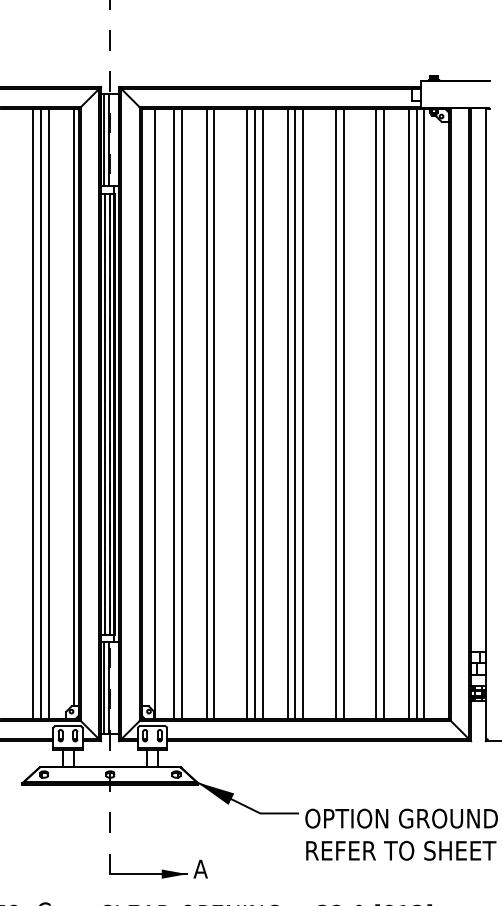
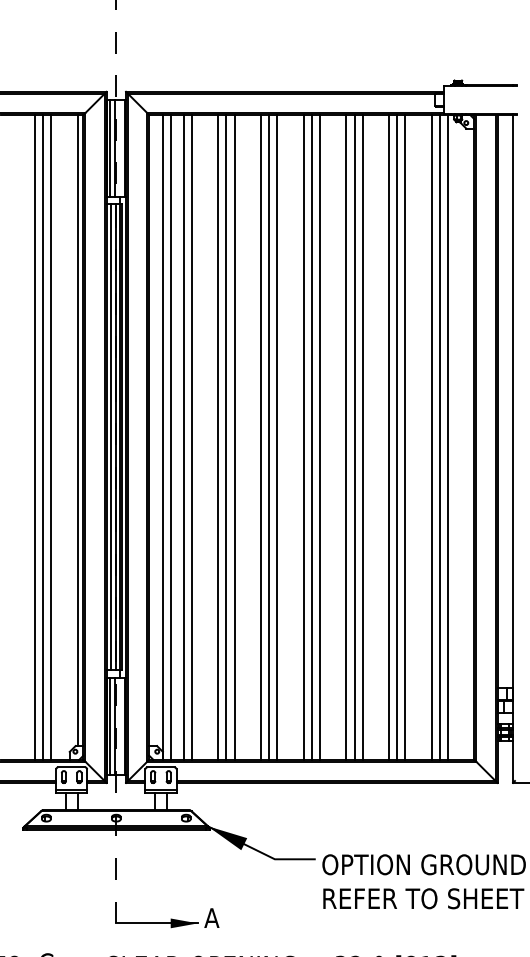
line: (162, 414) -> (171, 437), added
line: (222, 414) -> (234, 437), added
line: (328, 414) -> (346, 437), added
line: (367, 414) -> (388, 437), added

